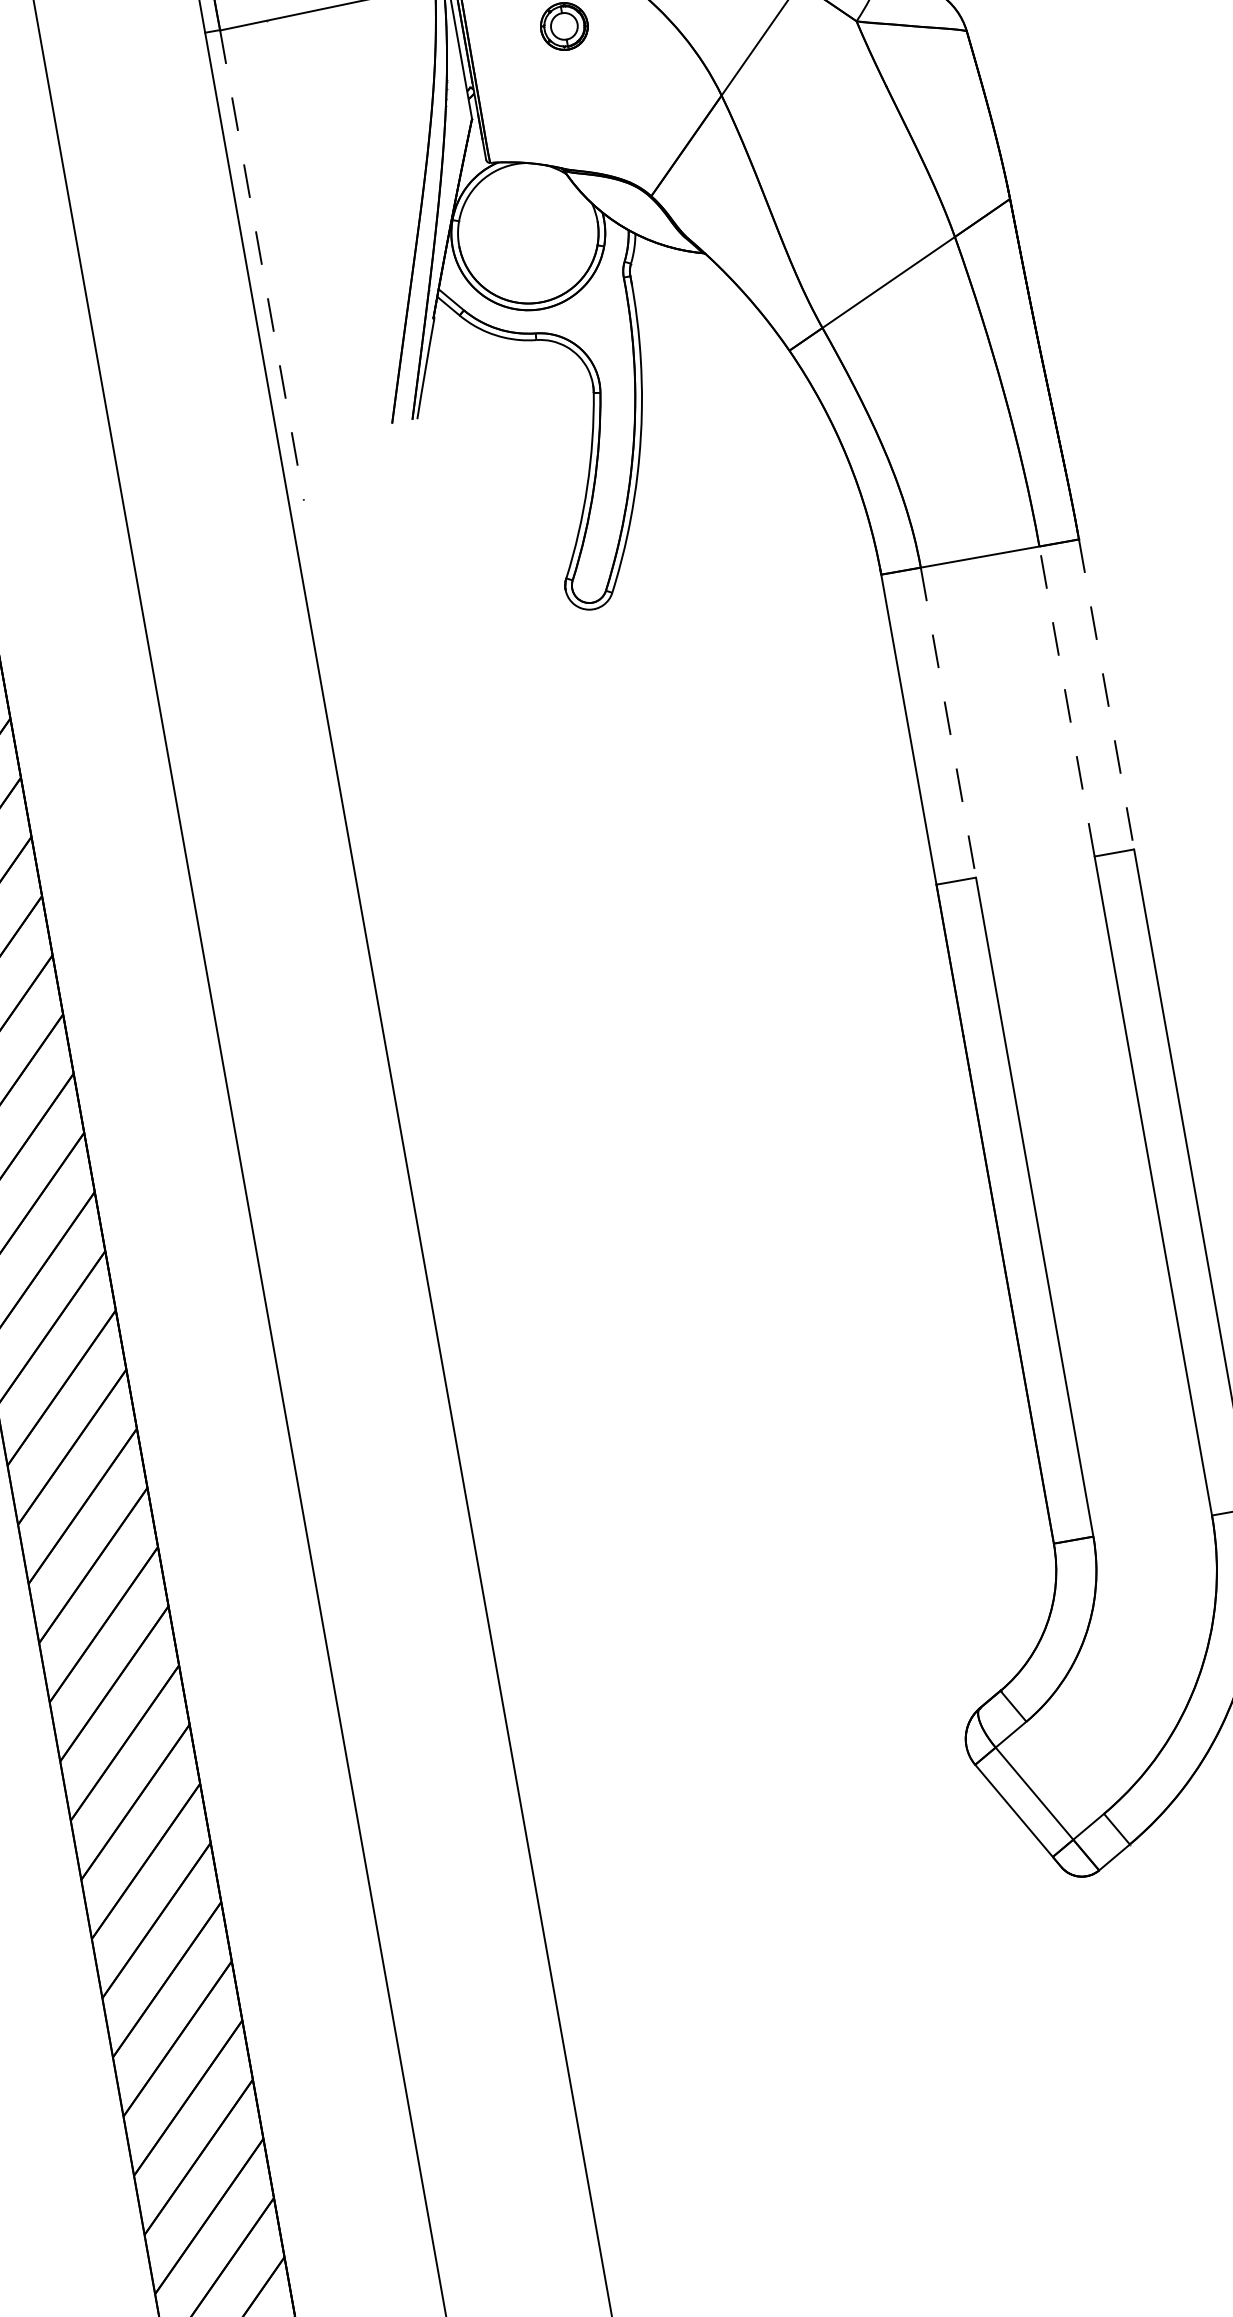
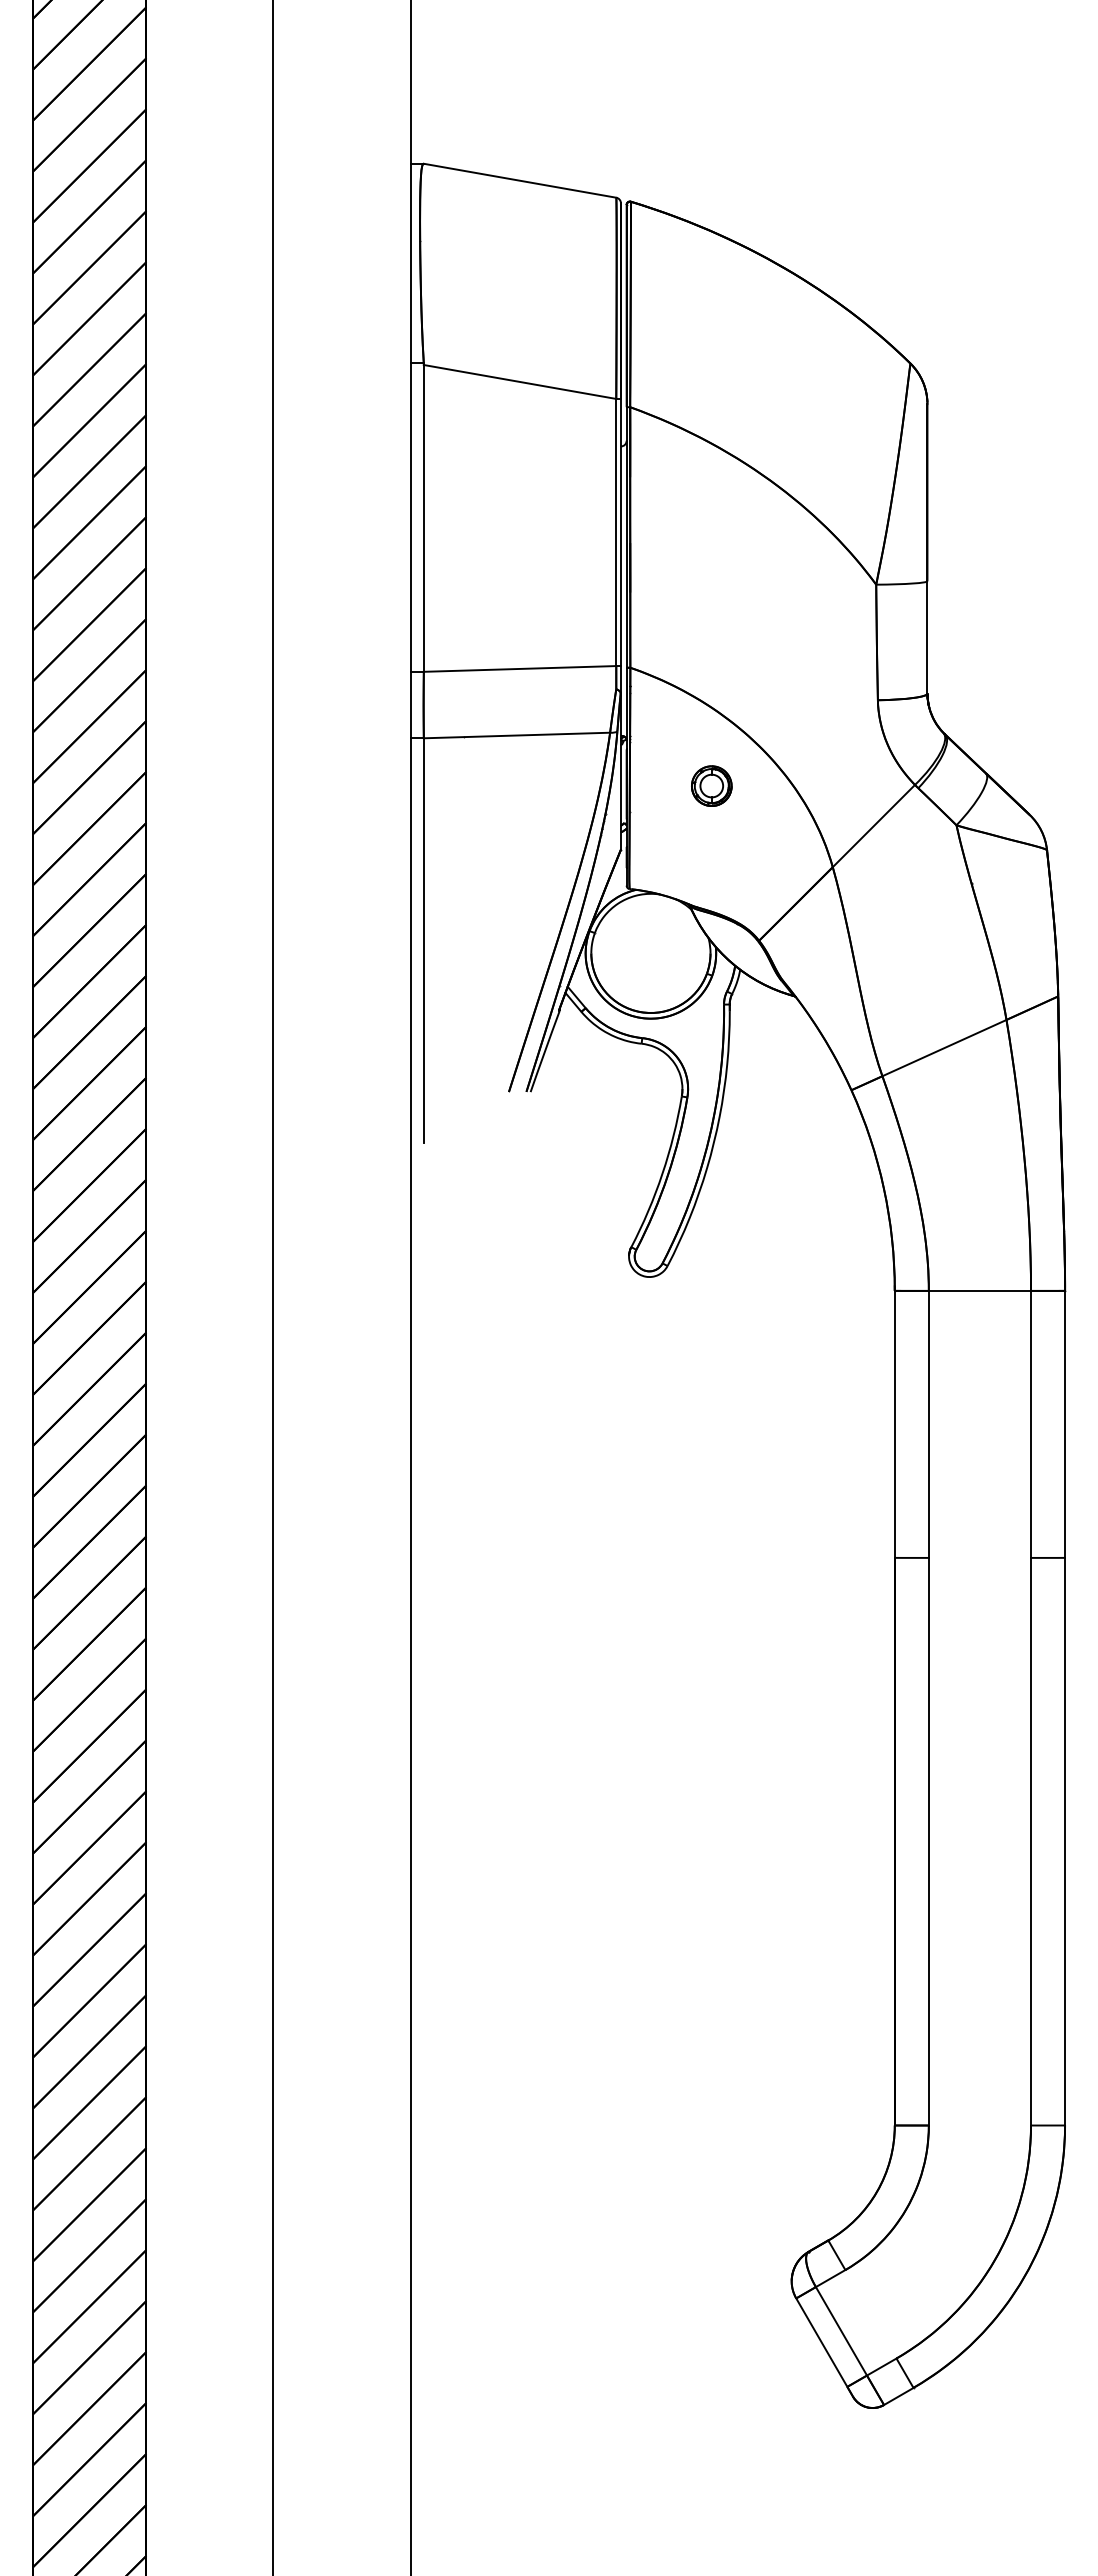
line: (261, 266) -> (423, 941), dashed -> solid
line: (1107, 694) -> (1065, 1424), dashed -> solid
line: (1067, 701) -> (1031, 1424), dashed -> solid
line: (948, 722) -> (928, 1424), dashed -> solid

